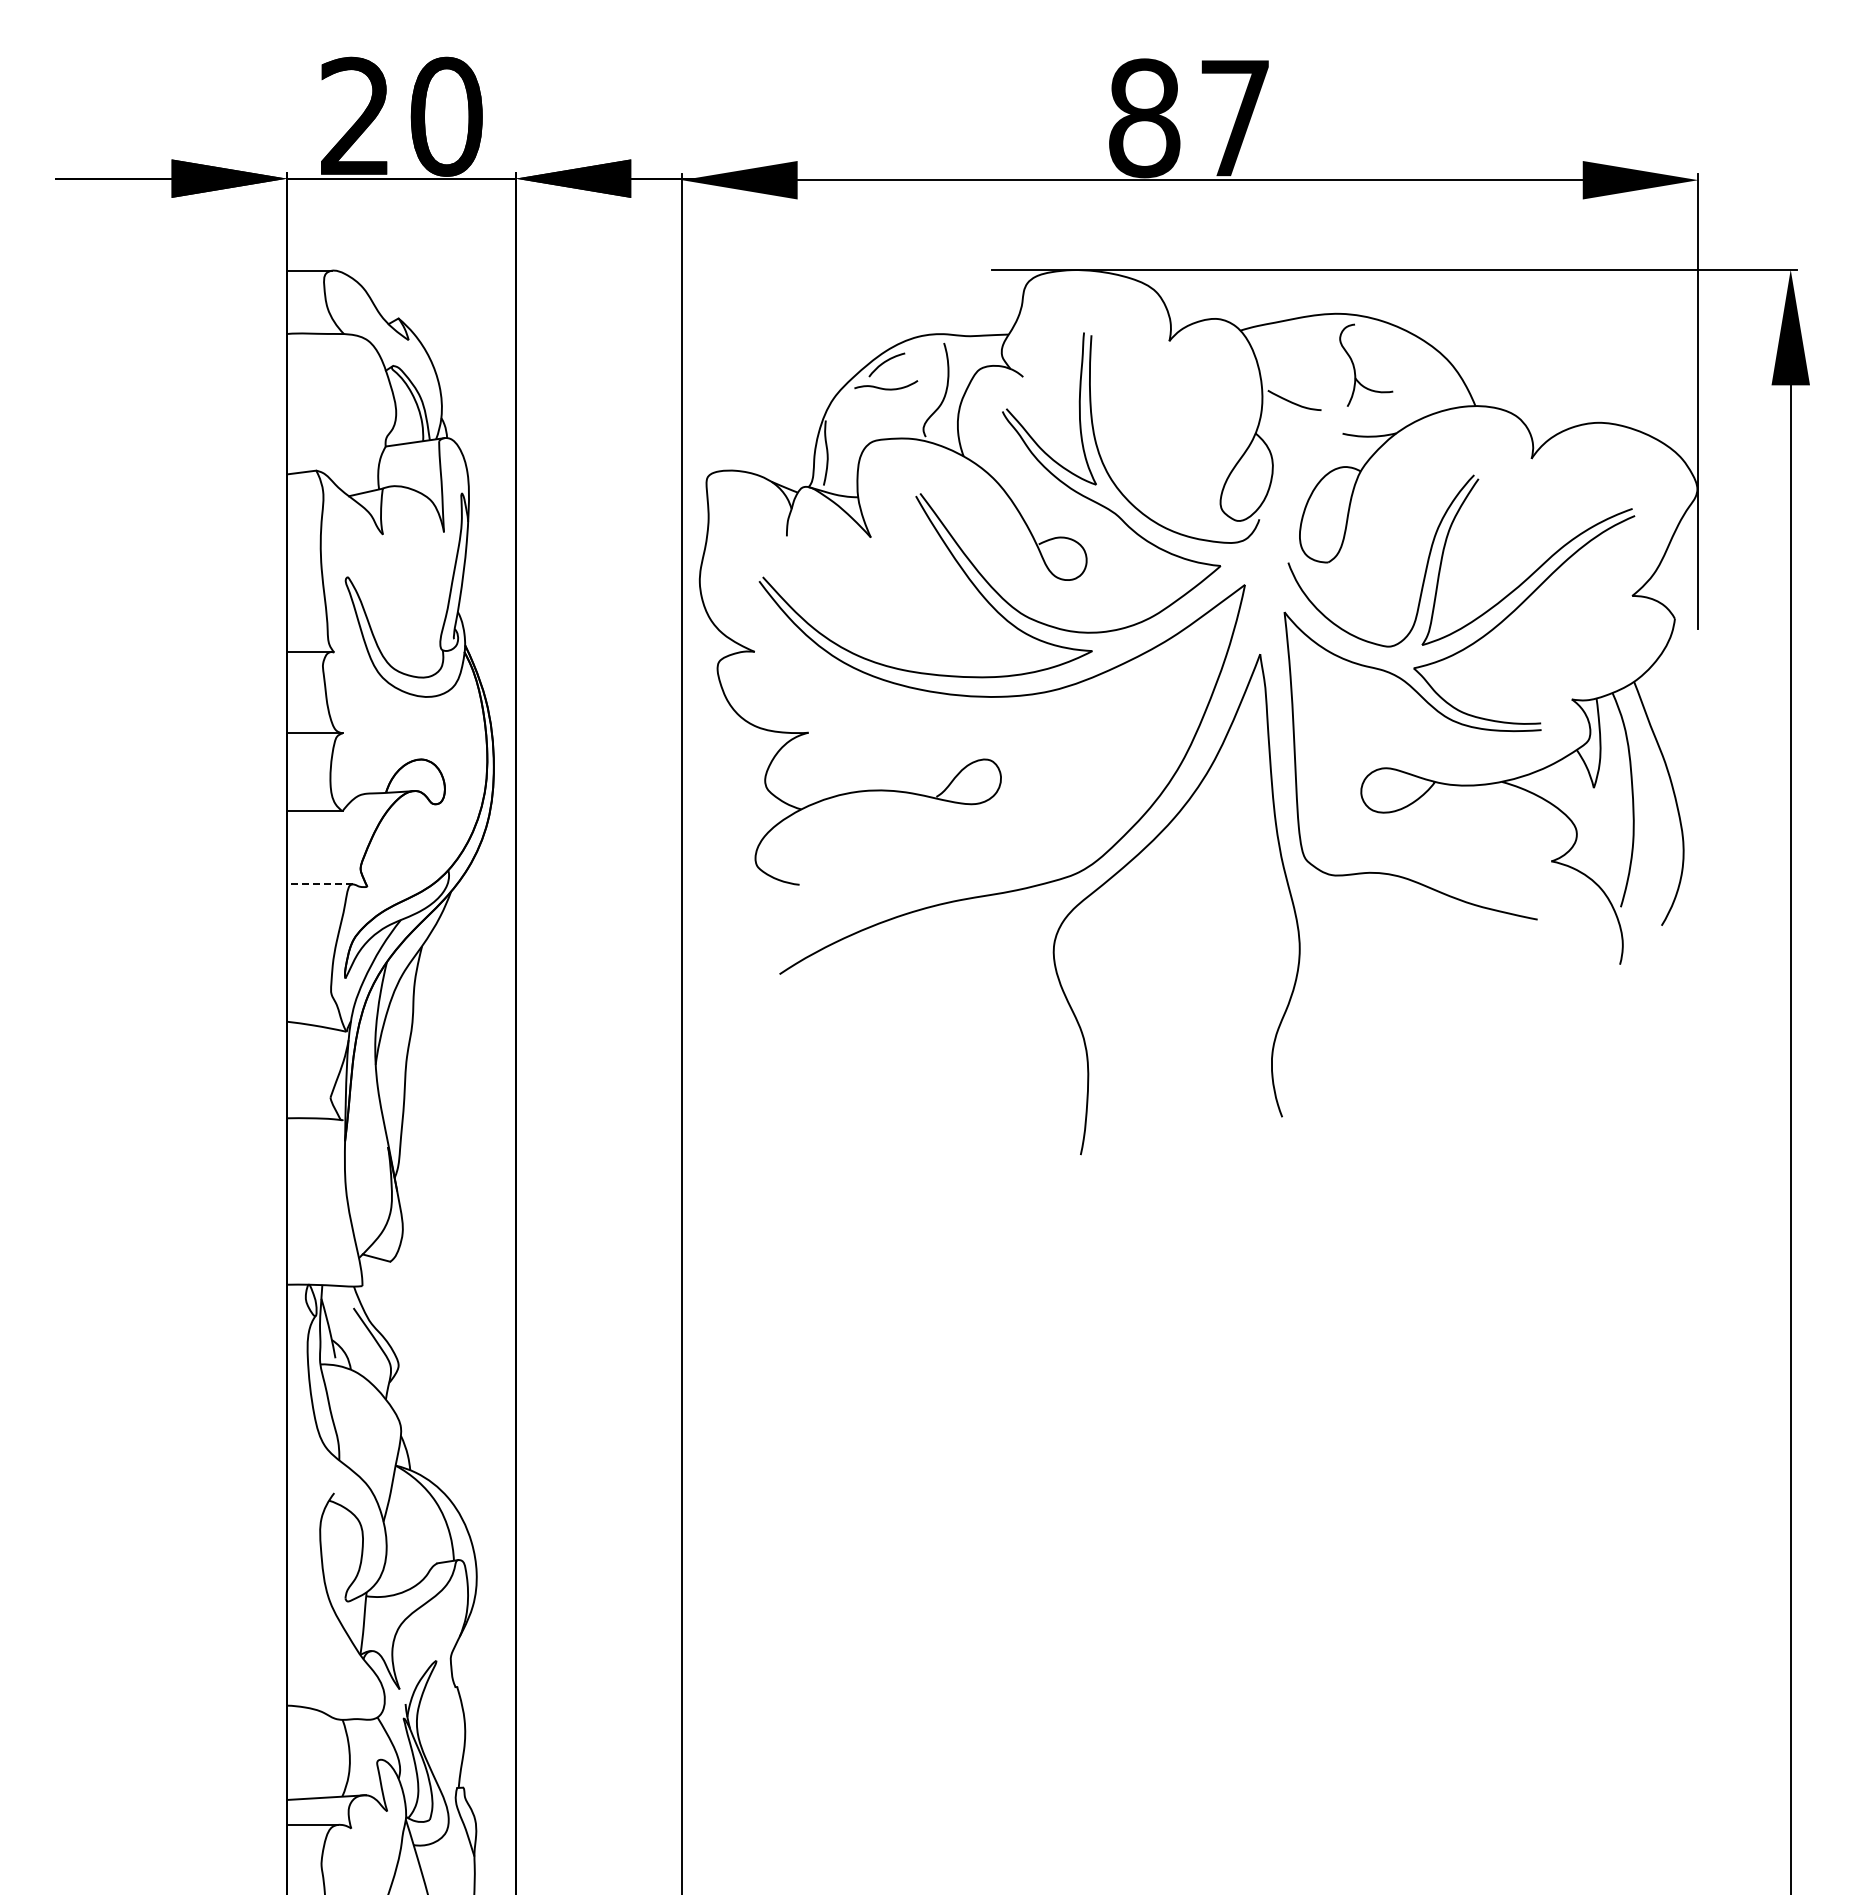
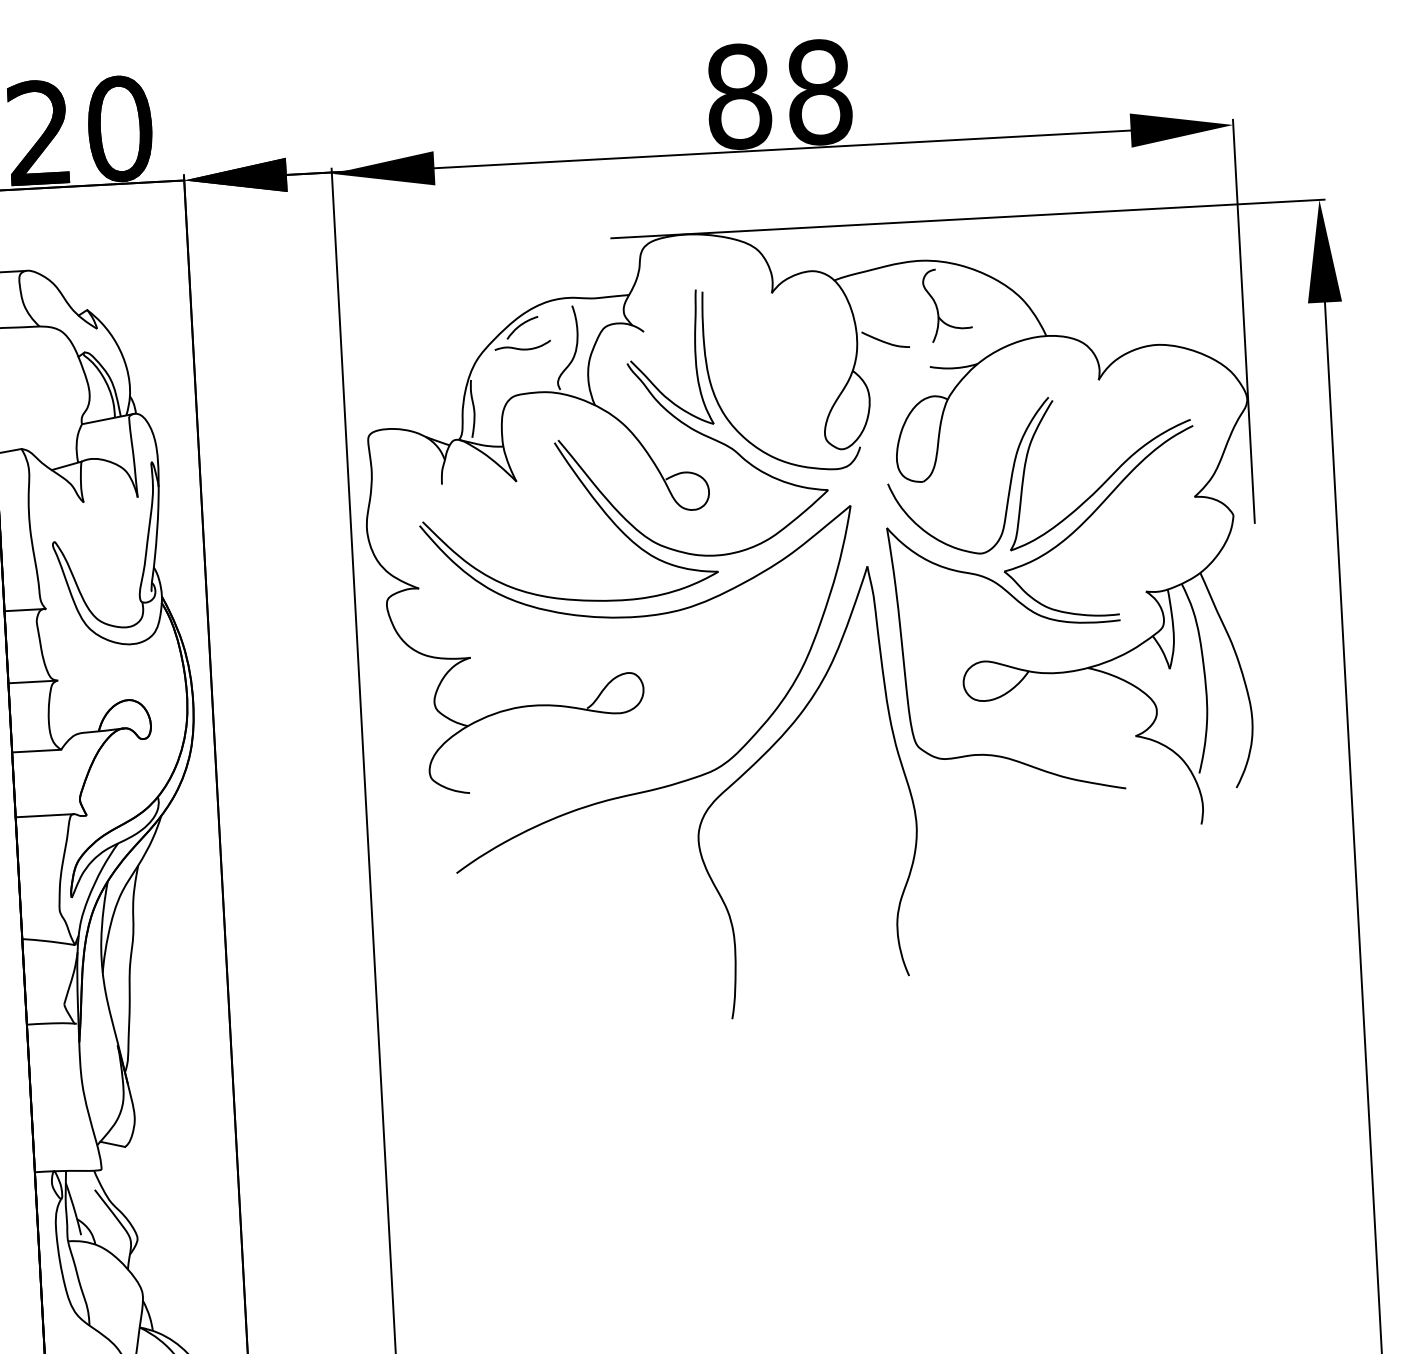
text: (1235, 118) -> (819, 92), 87 -> 88
line: (320, 884) -> (45, 815), dashed -> solid

